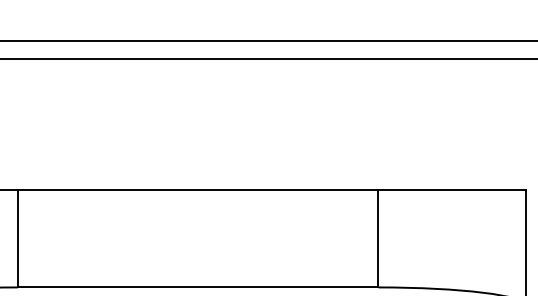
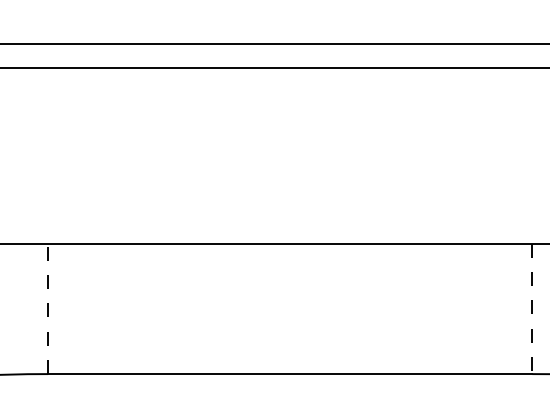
line: (17, 238) -> (47, 308), solid -> dashed
line: (378, 238) -> (532, 308), solid -> dashed

